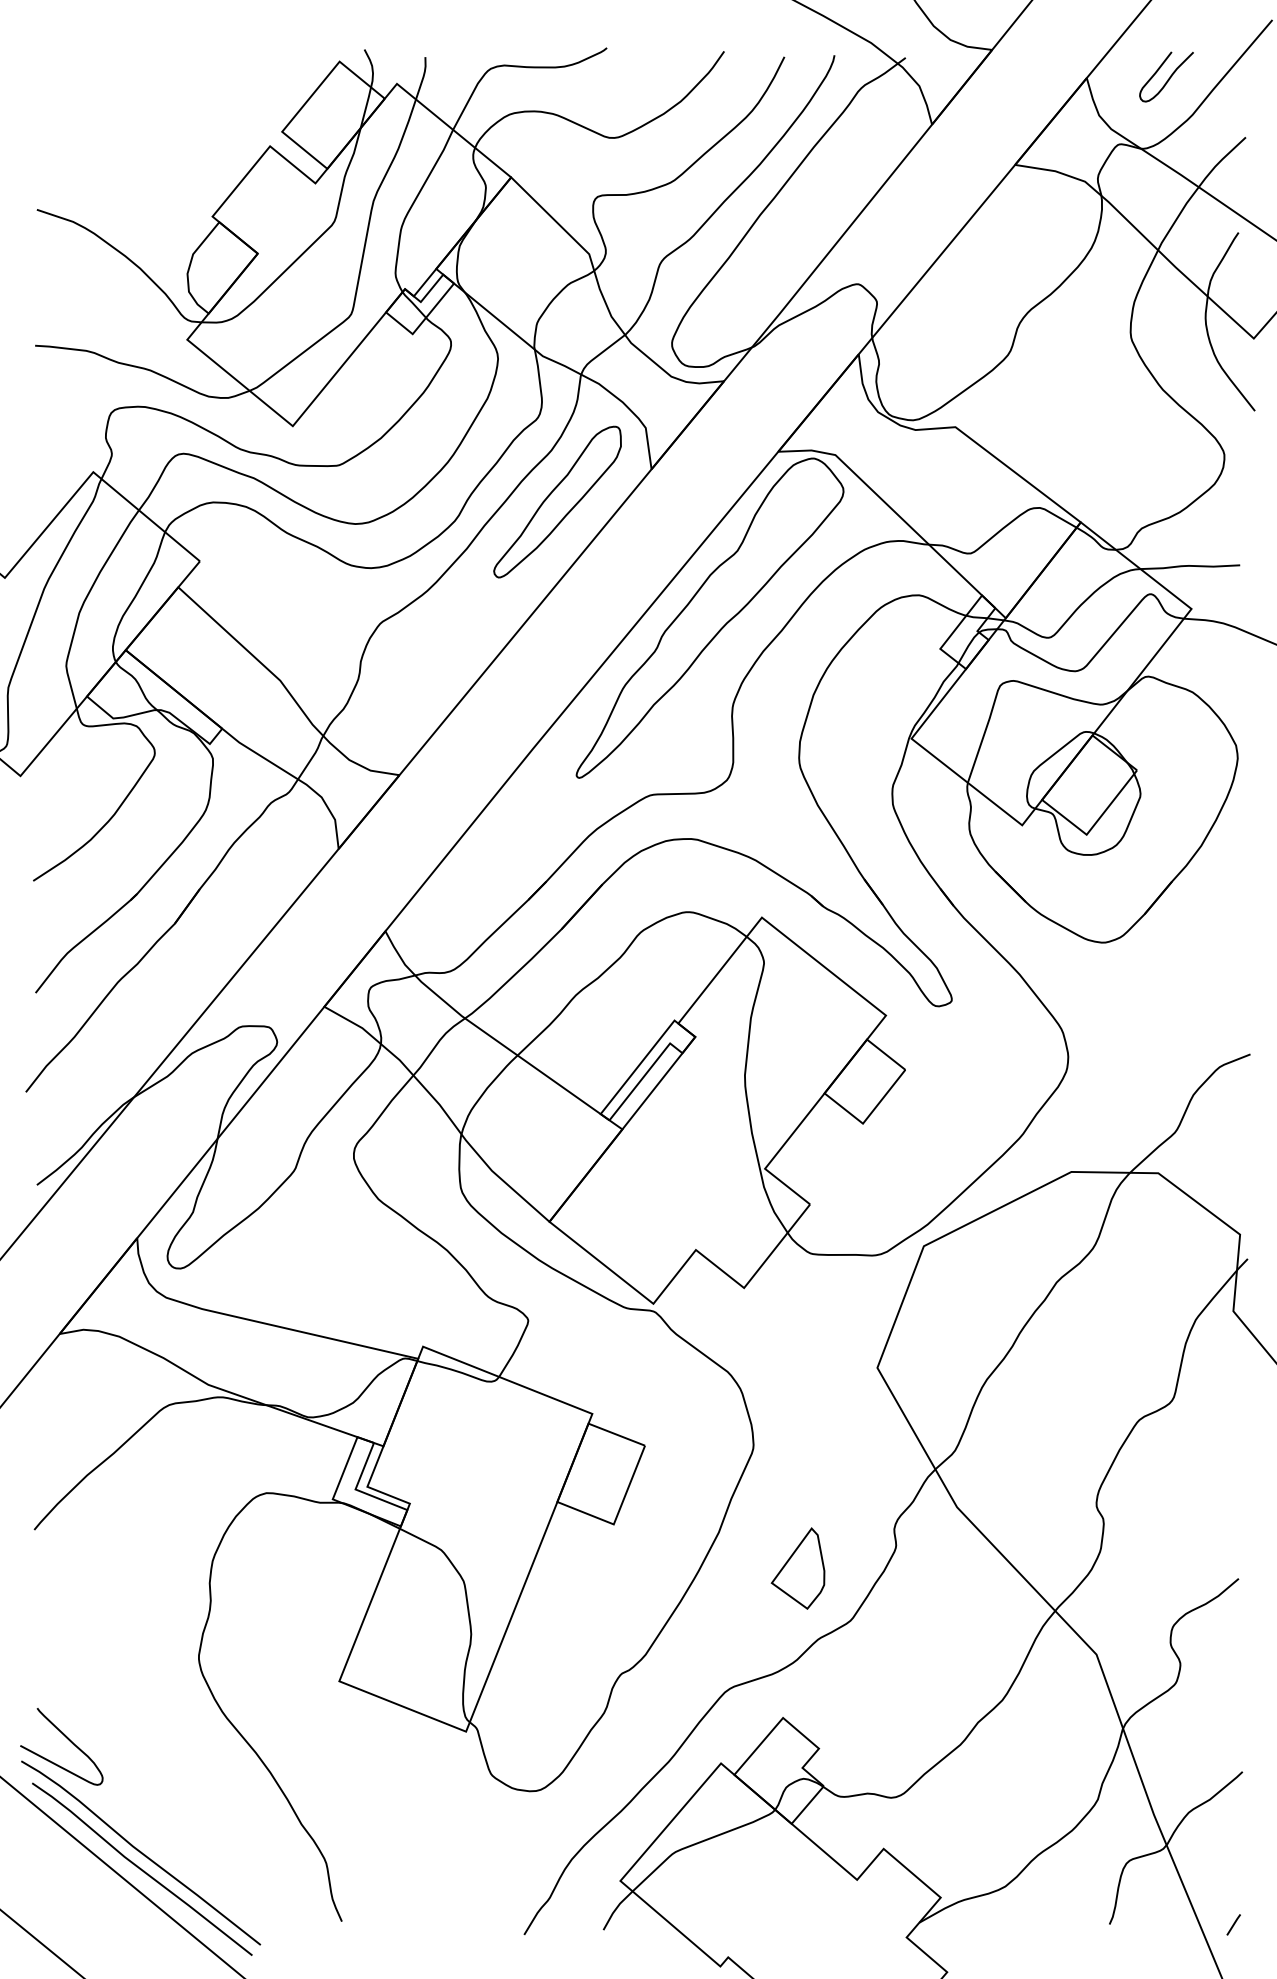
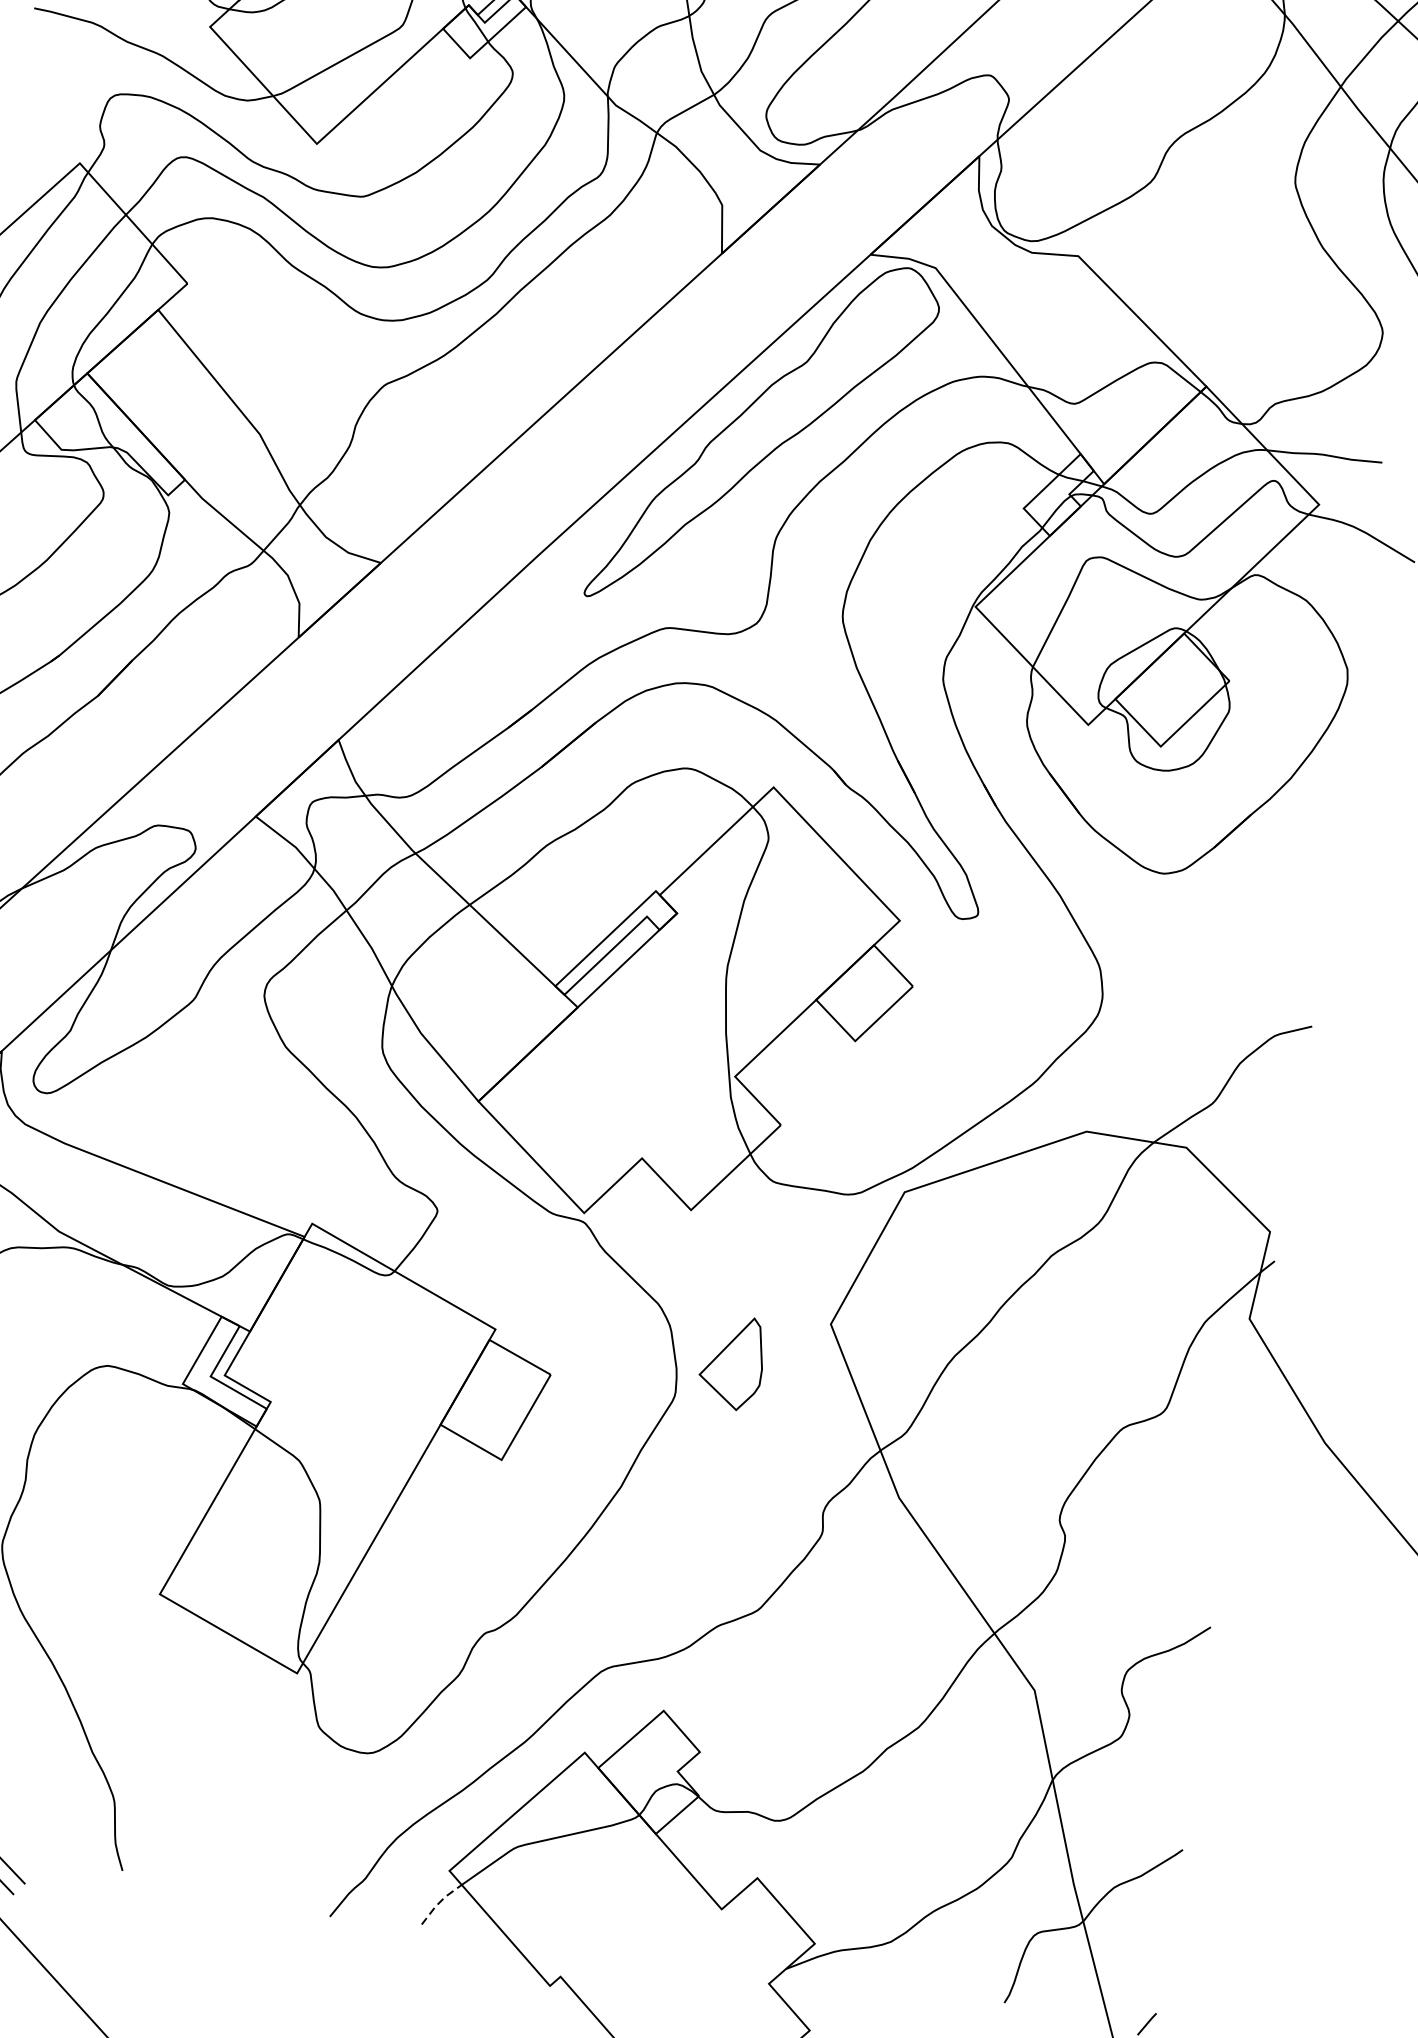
part: (557, 501) -> (608, 274), removed
part: (797, 1568) -> (731, 1362), moved
line: (616, 1908) -> (440, 1901), solid -> dashed

